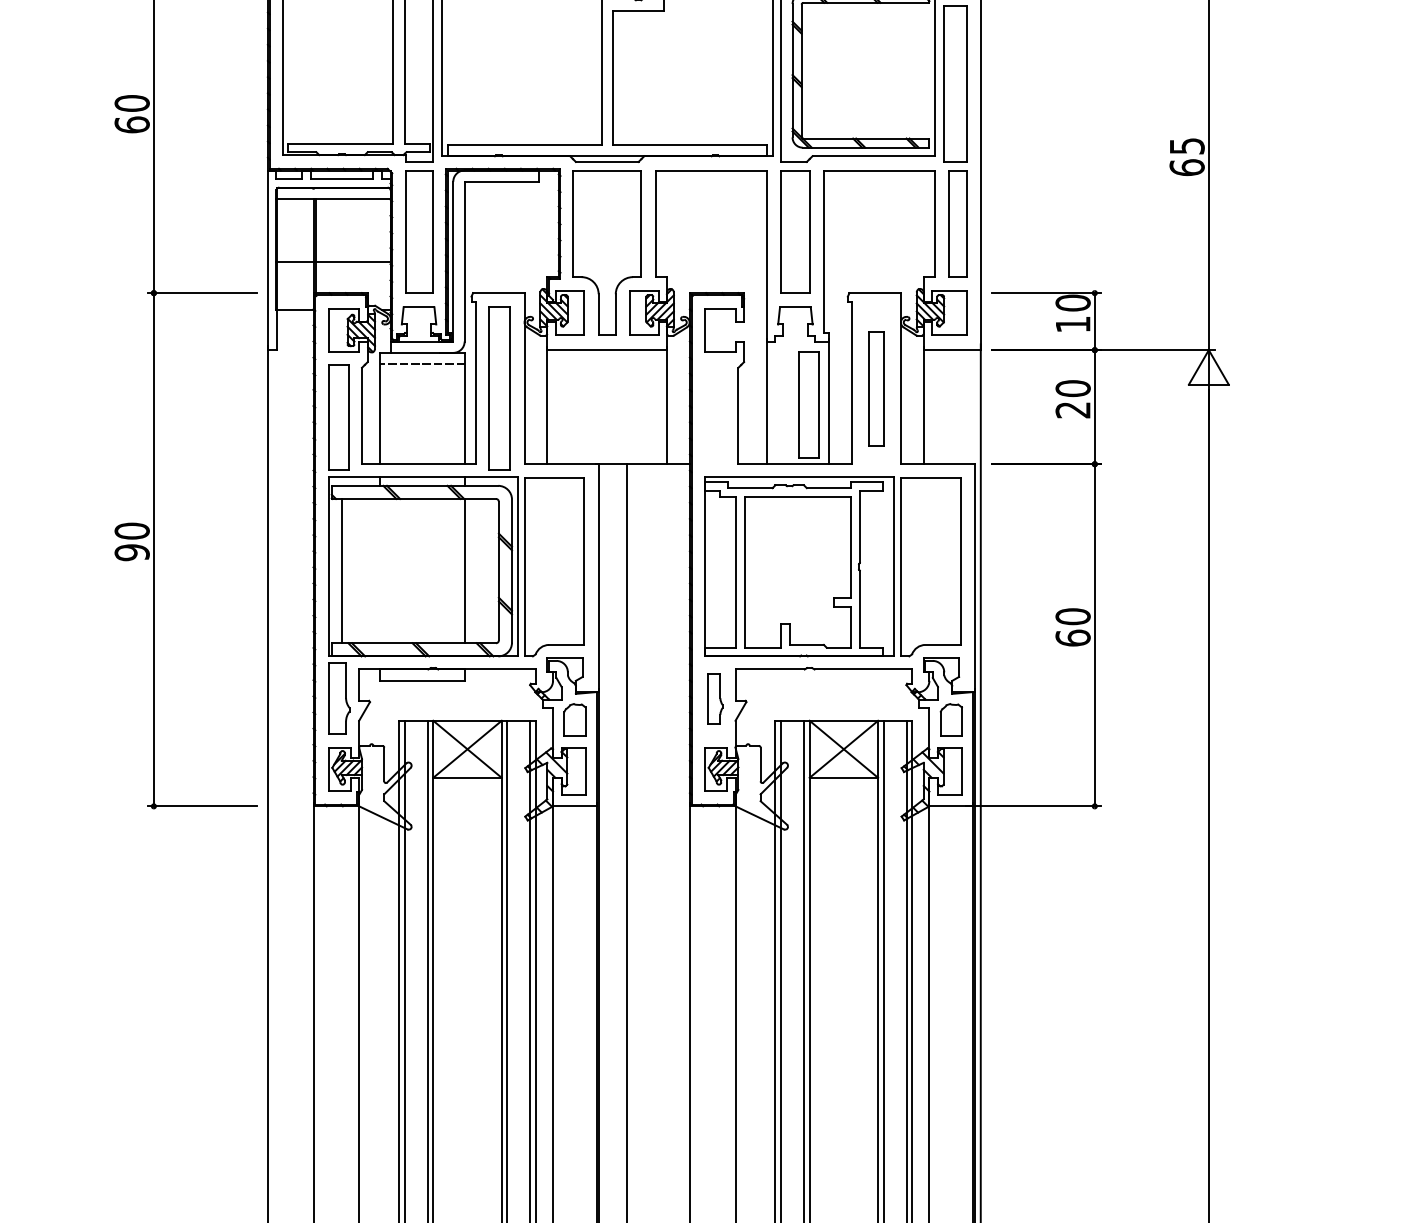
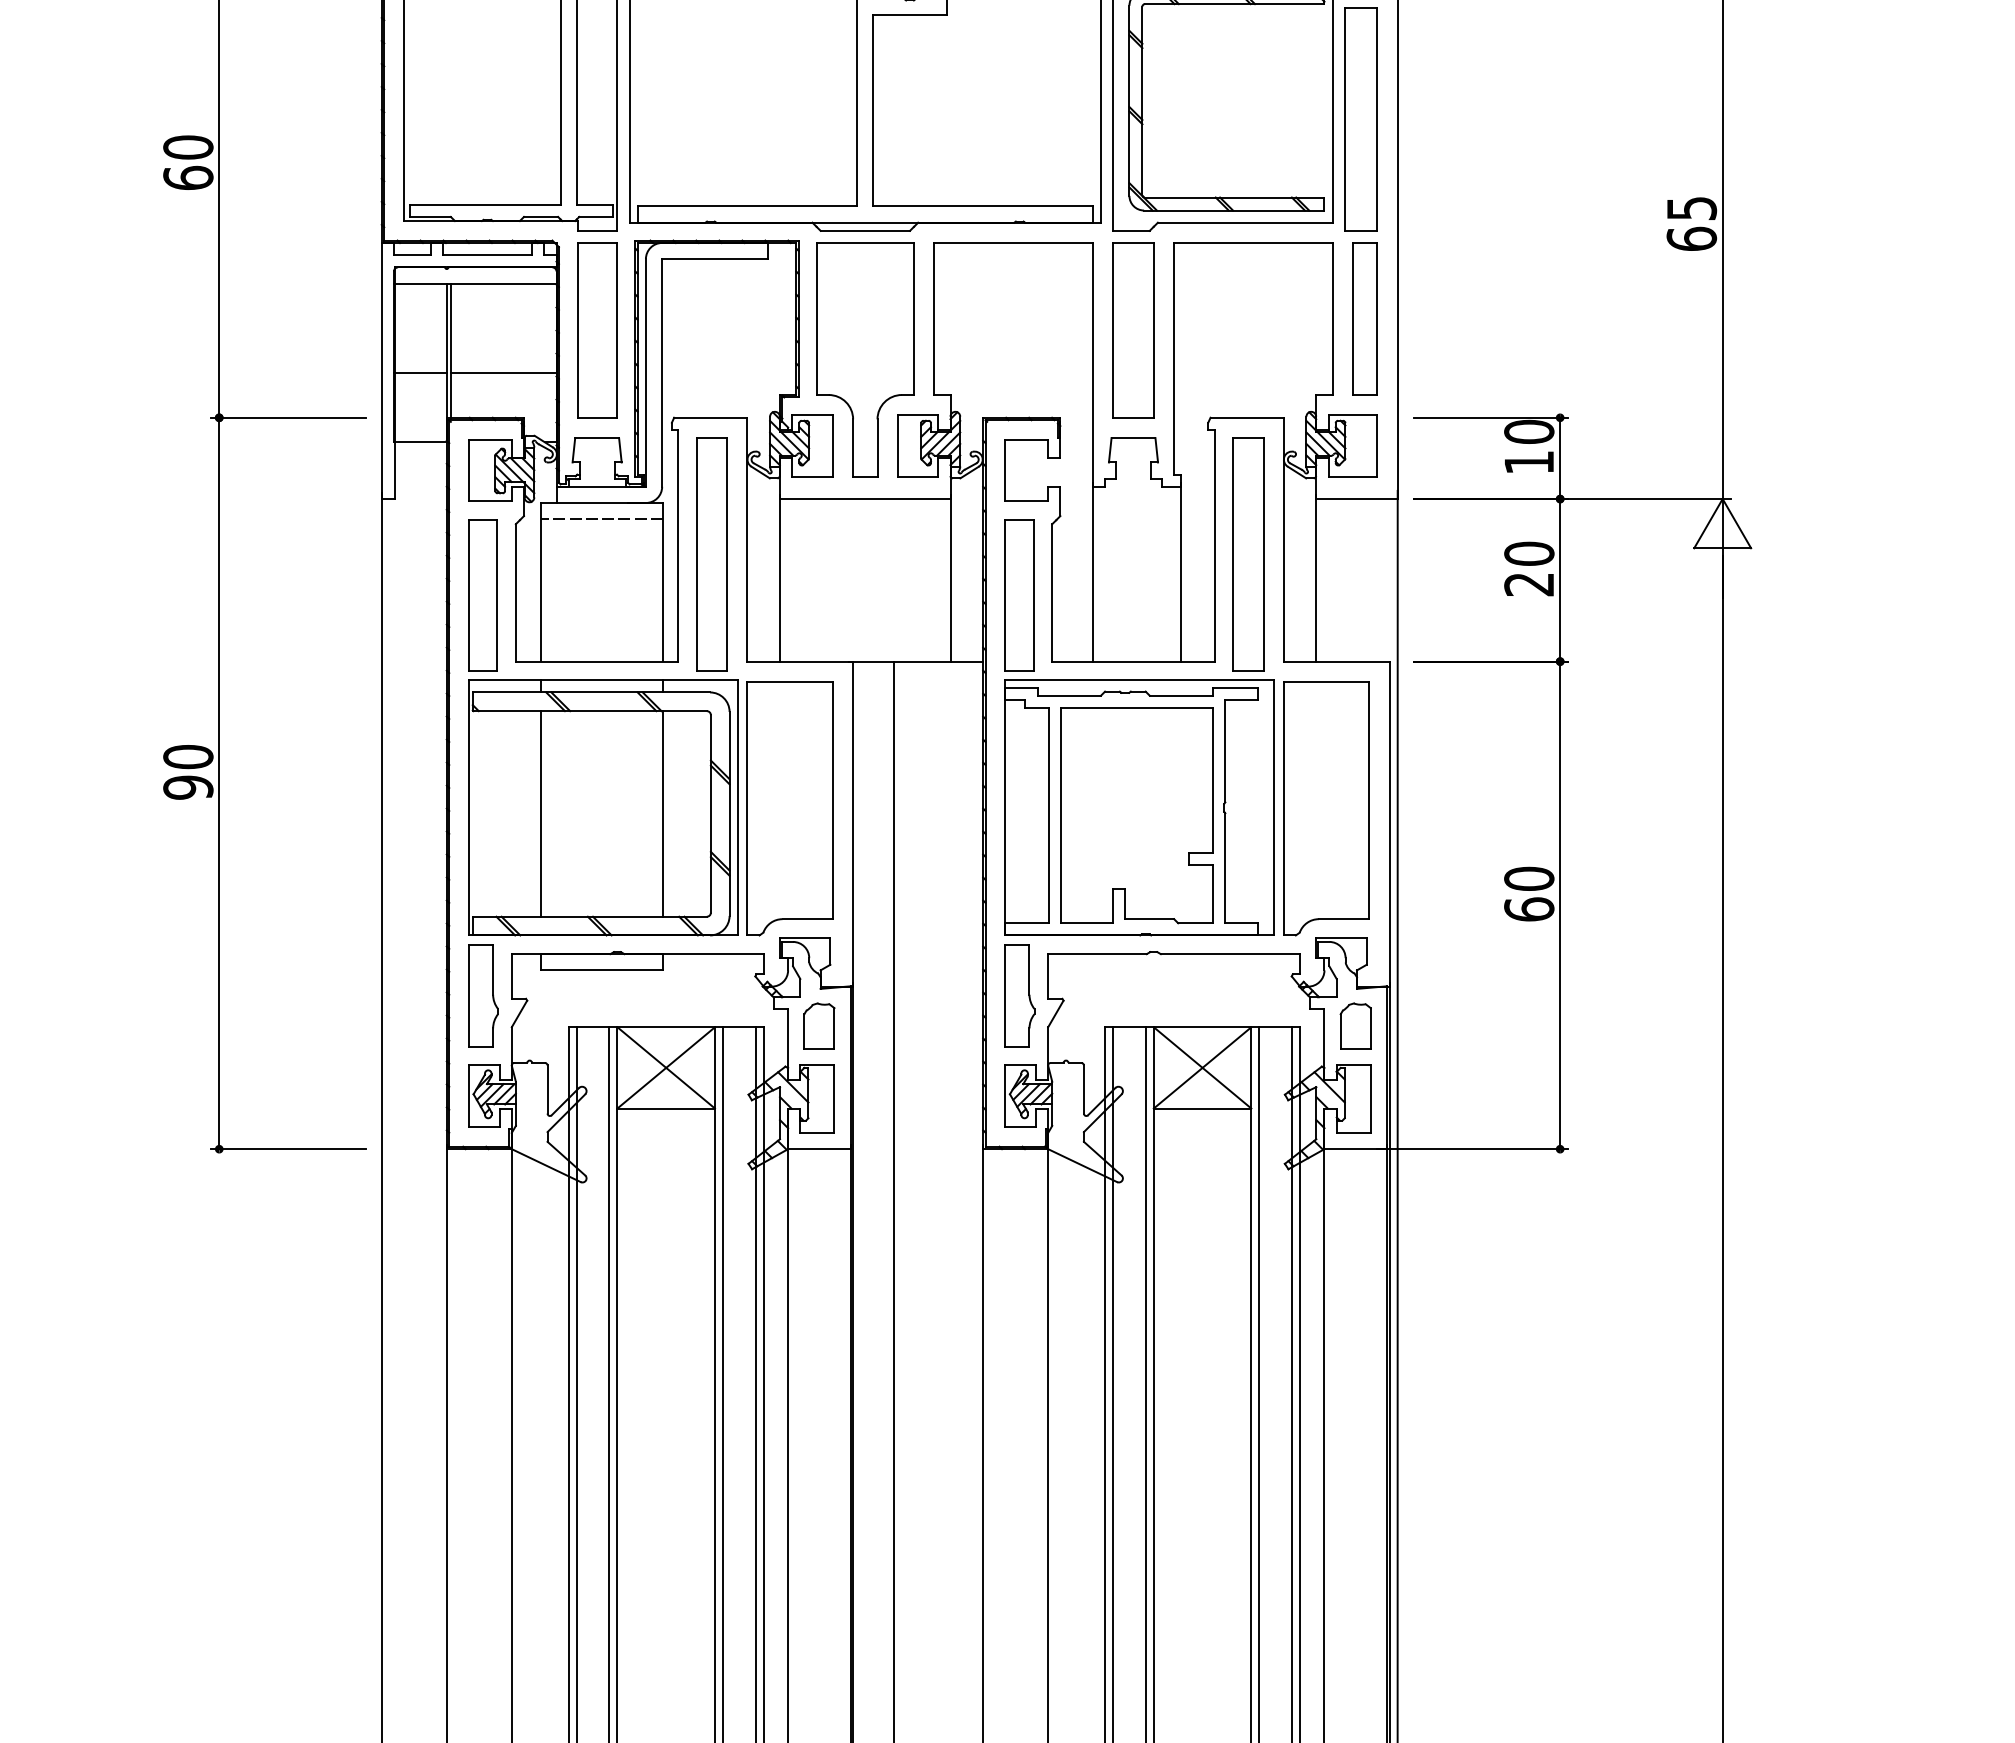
part: (876, 389) -> (1248, 554), size x1.43
part: (808, 405) -> (1019, 595), moved
line: (342, 570) -> (541, 813), moved
part: (715, 698) -> (1019, 995), size x1.43

